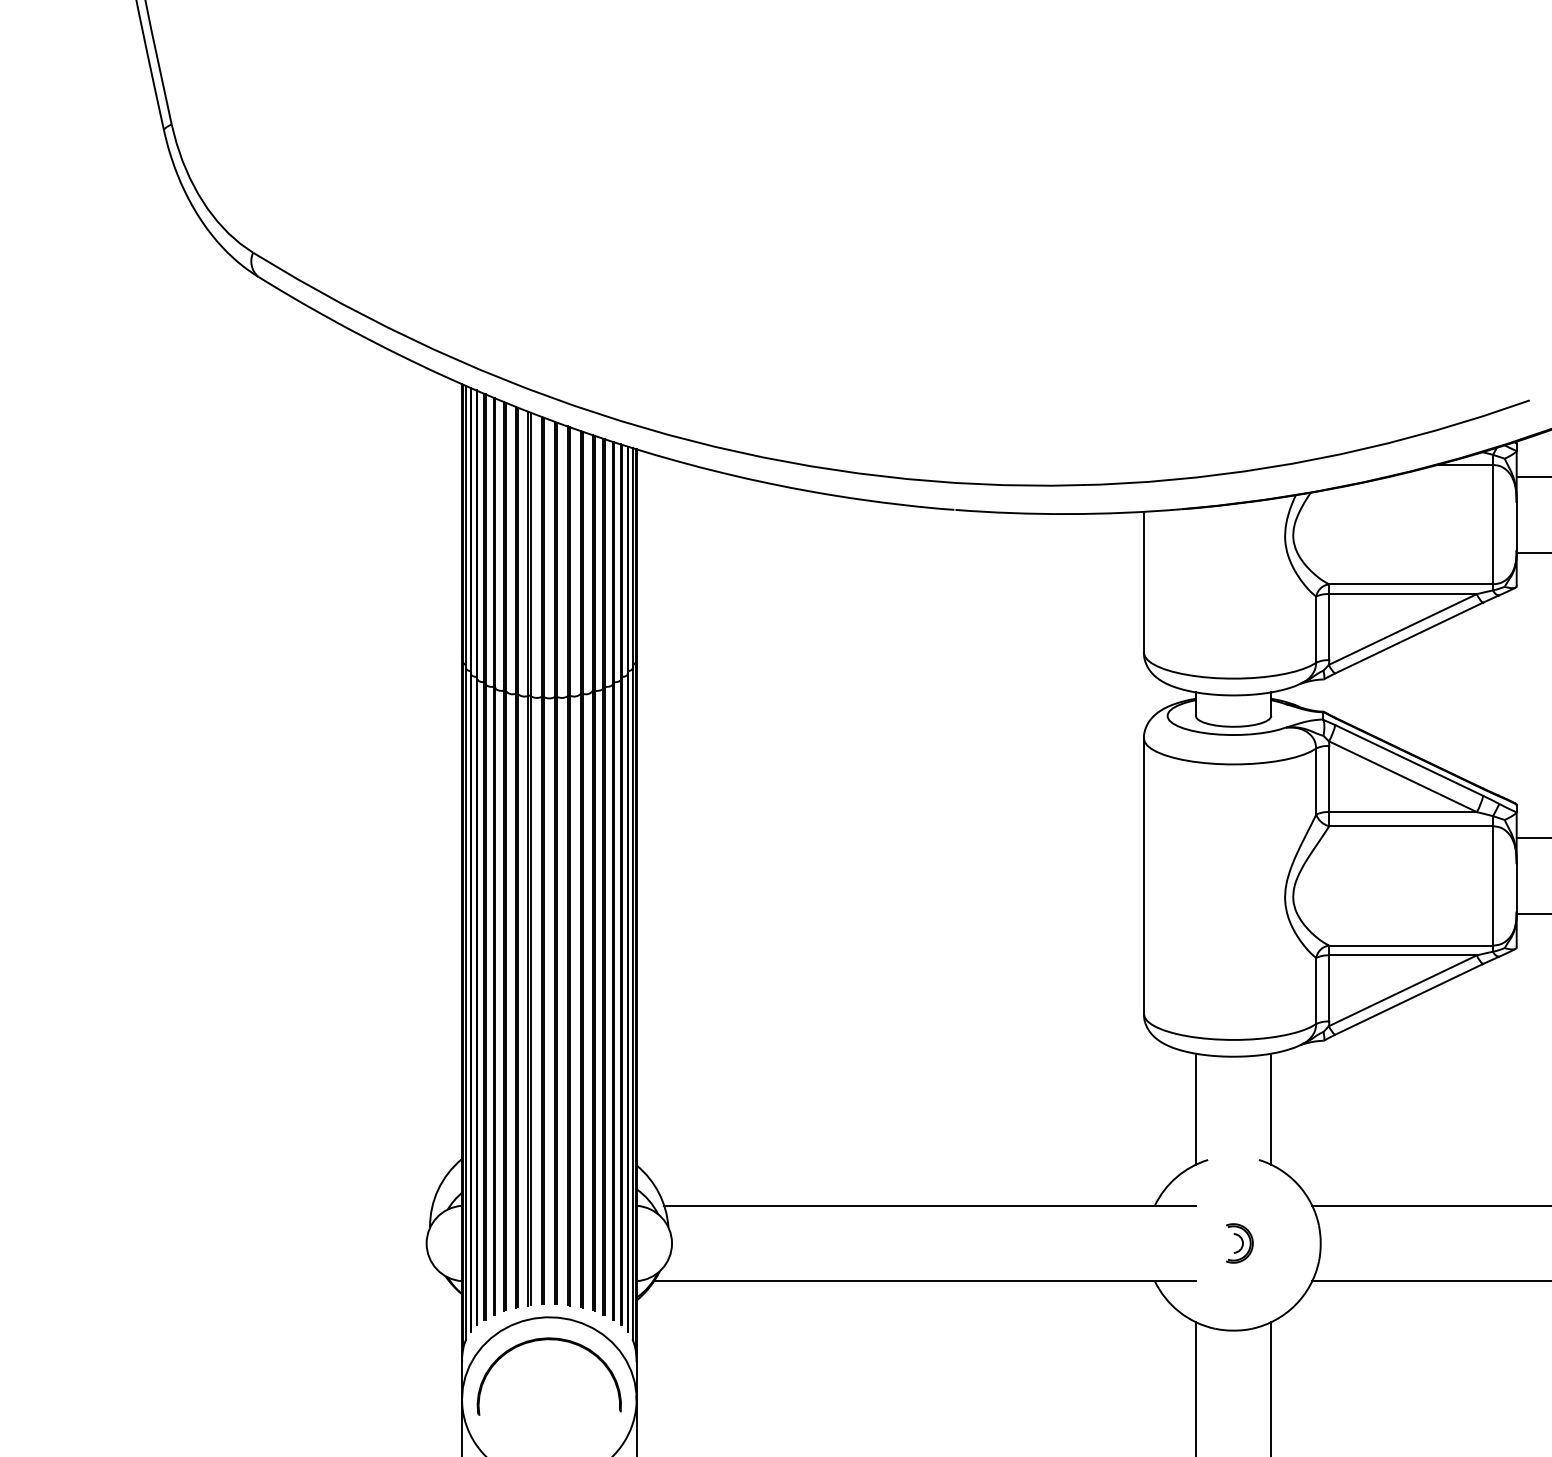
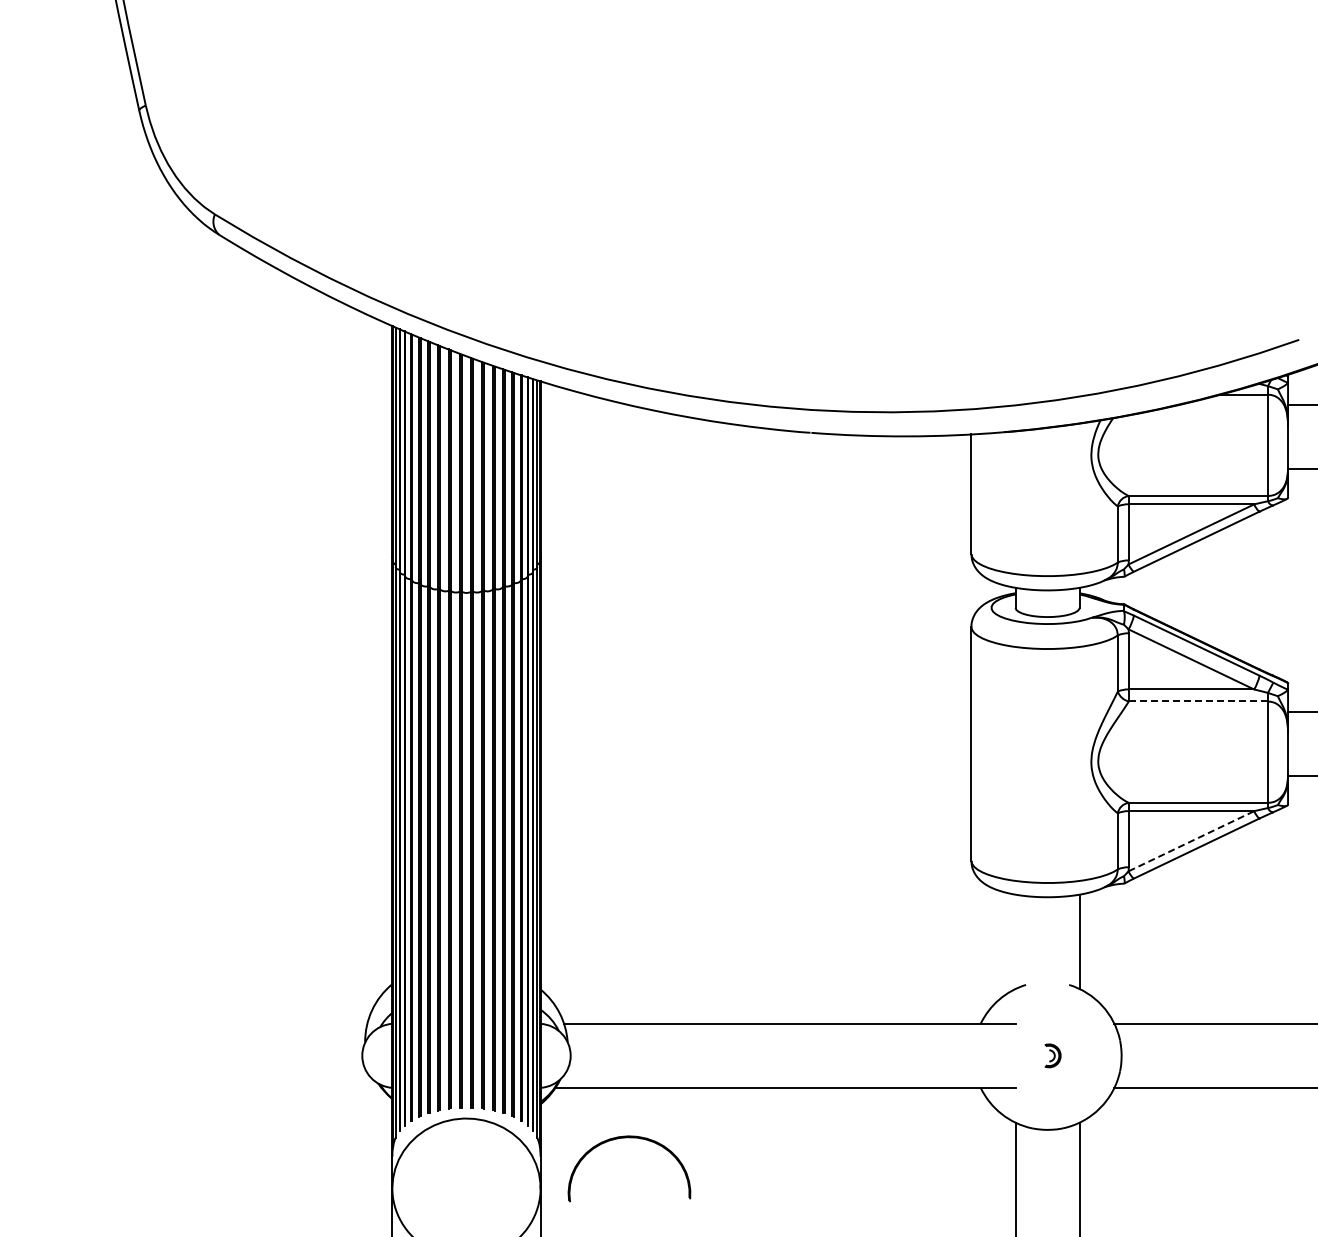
line: (1411, 826) -> (1198, 701), solid -> dashed
line: (1403, 991) -> (1191, 841), solid -> dashed
line: (1195, 1108) -> (1015, 941), removed
part: (1239, 1243) -> (1052, 1055), size x0.7
part: (549, 1340) -> (629, 1138), moved

